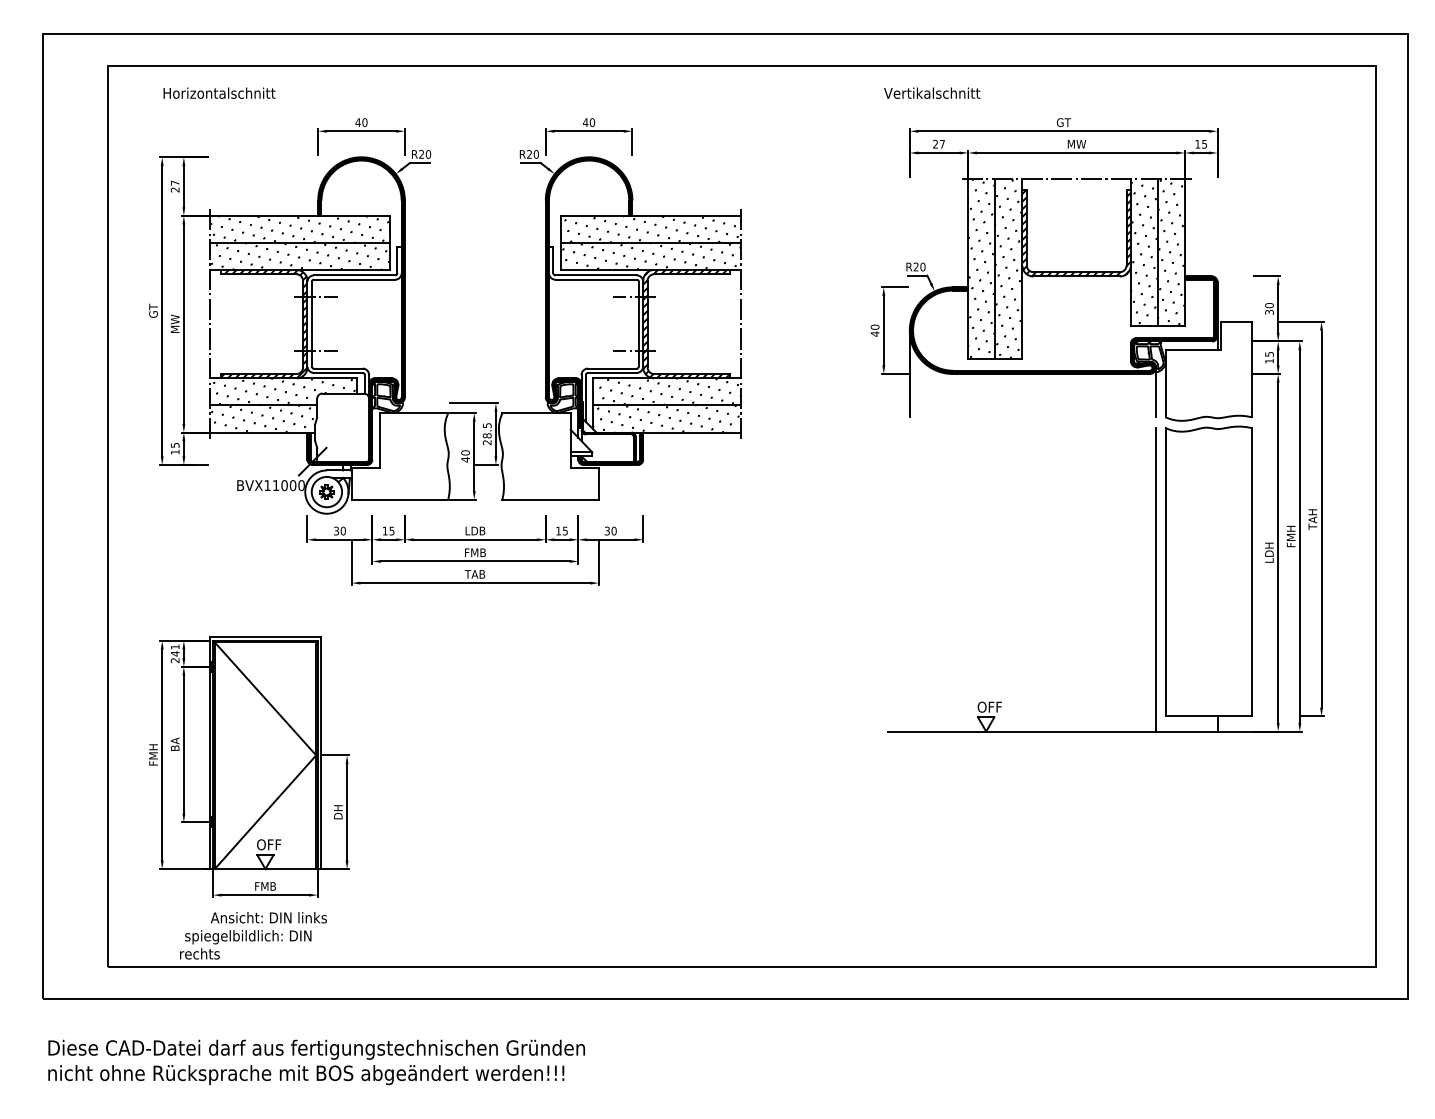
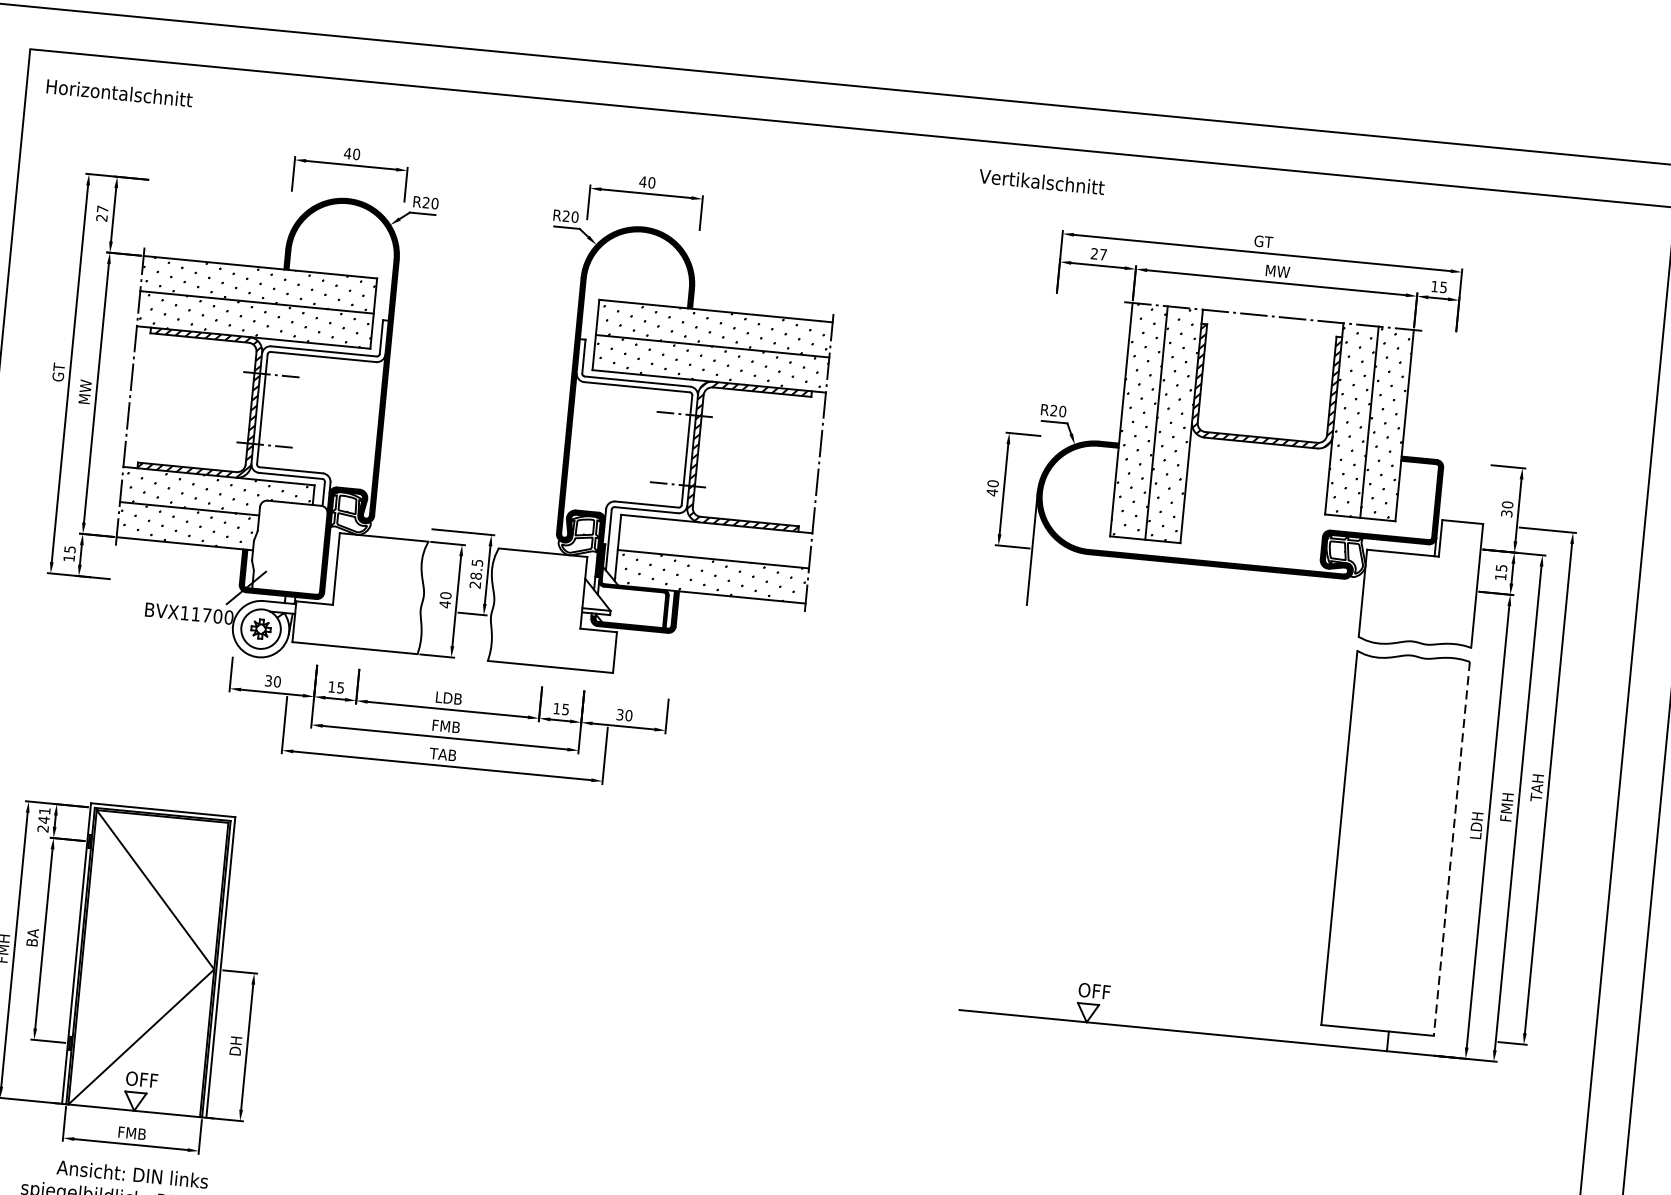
text: (219, 92) -> (119, 92), moved
text: (932, 92) -> (1042, 181), moved
hatch: (669, 391) -> (718, 541), removed
line: (1155, 392) -> (1348, 603), removed
text: (284, 485) -> (206, 615), BVX11000 -> BVX11700
line: (1252, 572) -> (1452, 849), solid -> dashed
line: (1155, 579) -> (1325, 846), removed

